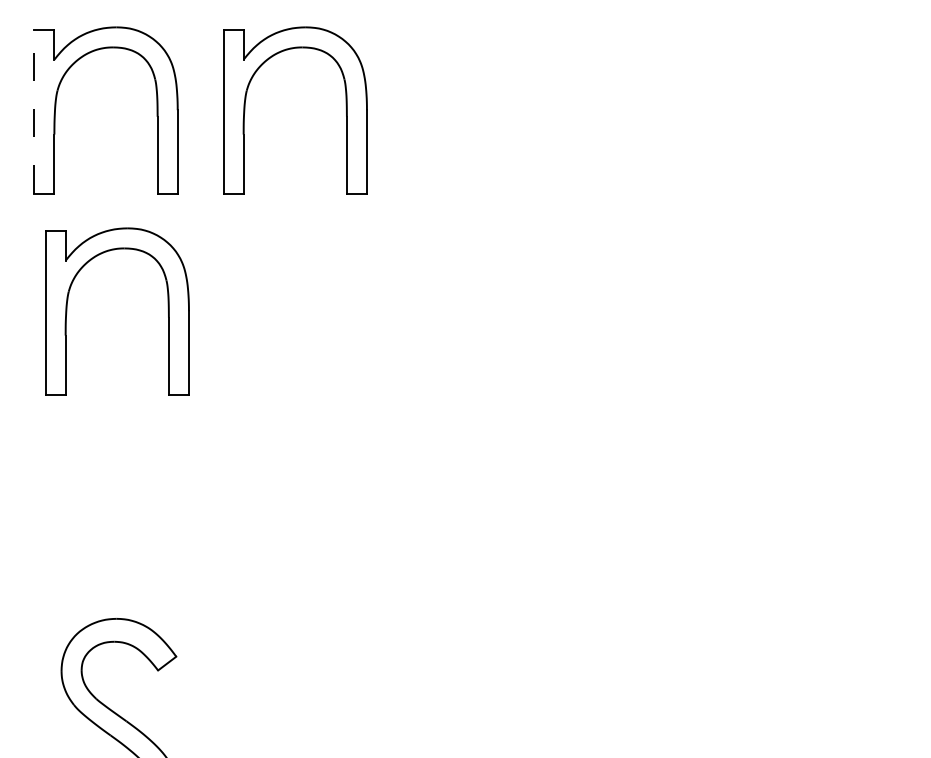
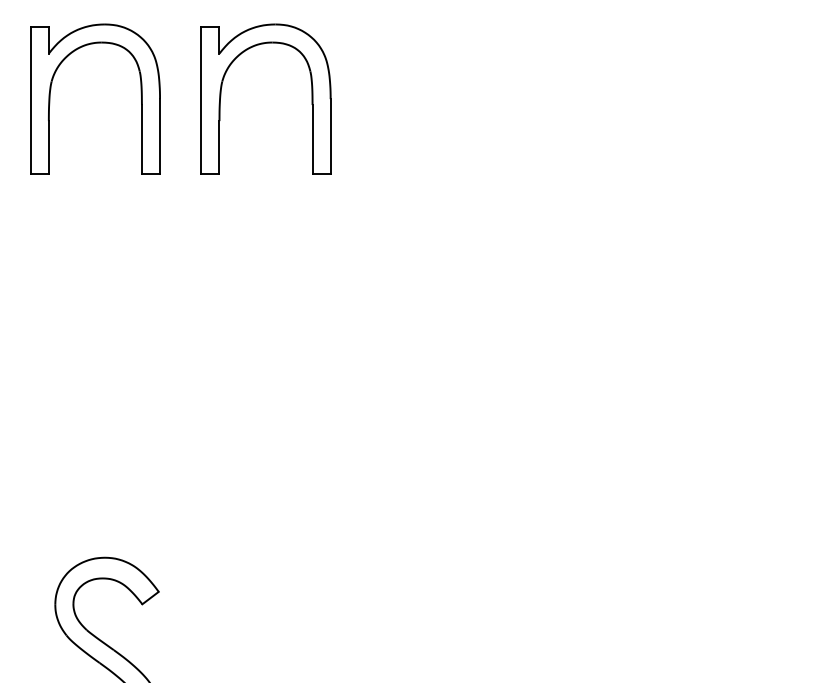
line: (34, 111) -> (30, 100), dashed -> solid
part: (67, 311) -> (60, 280), removed

